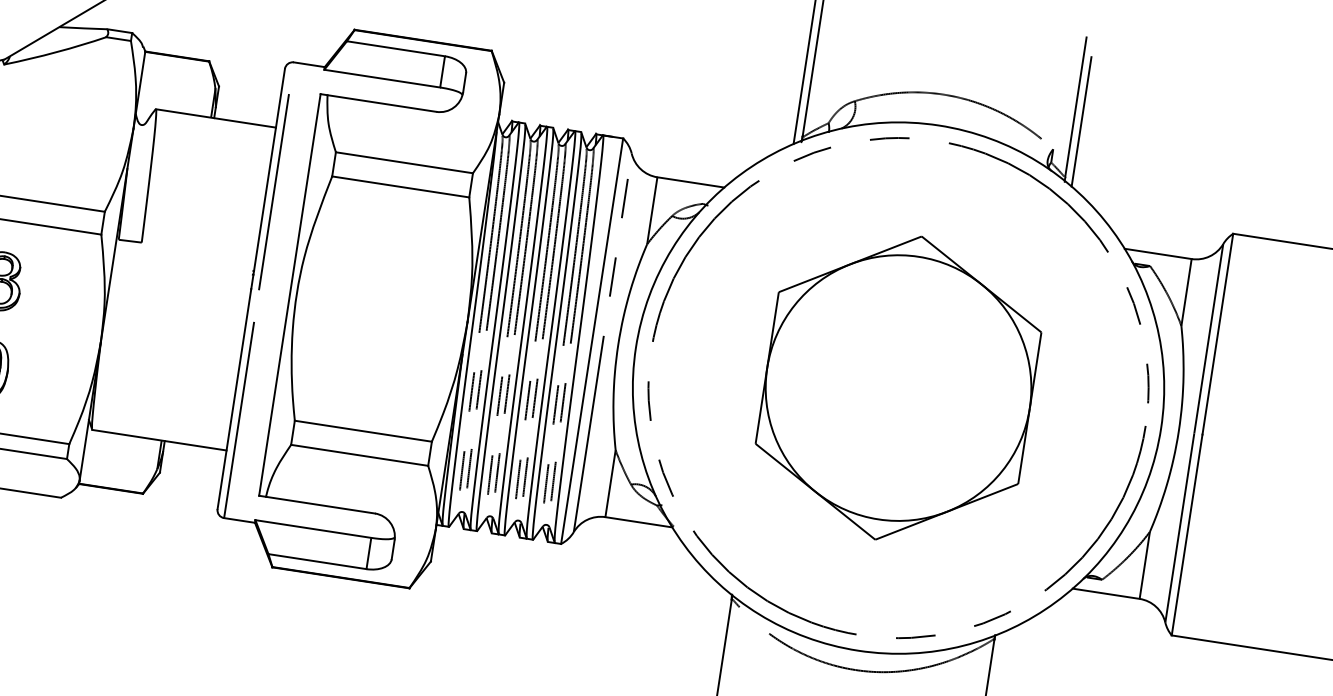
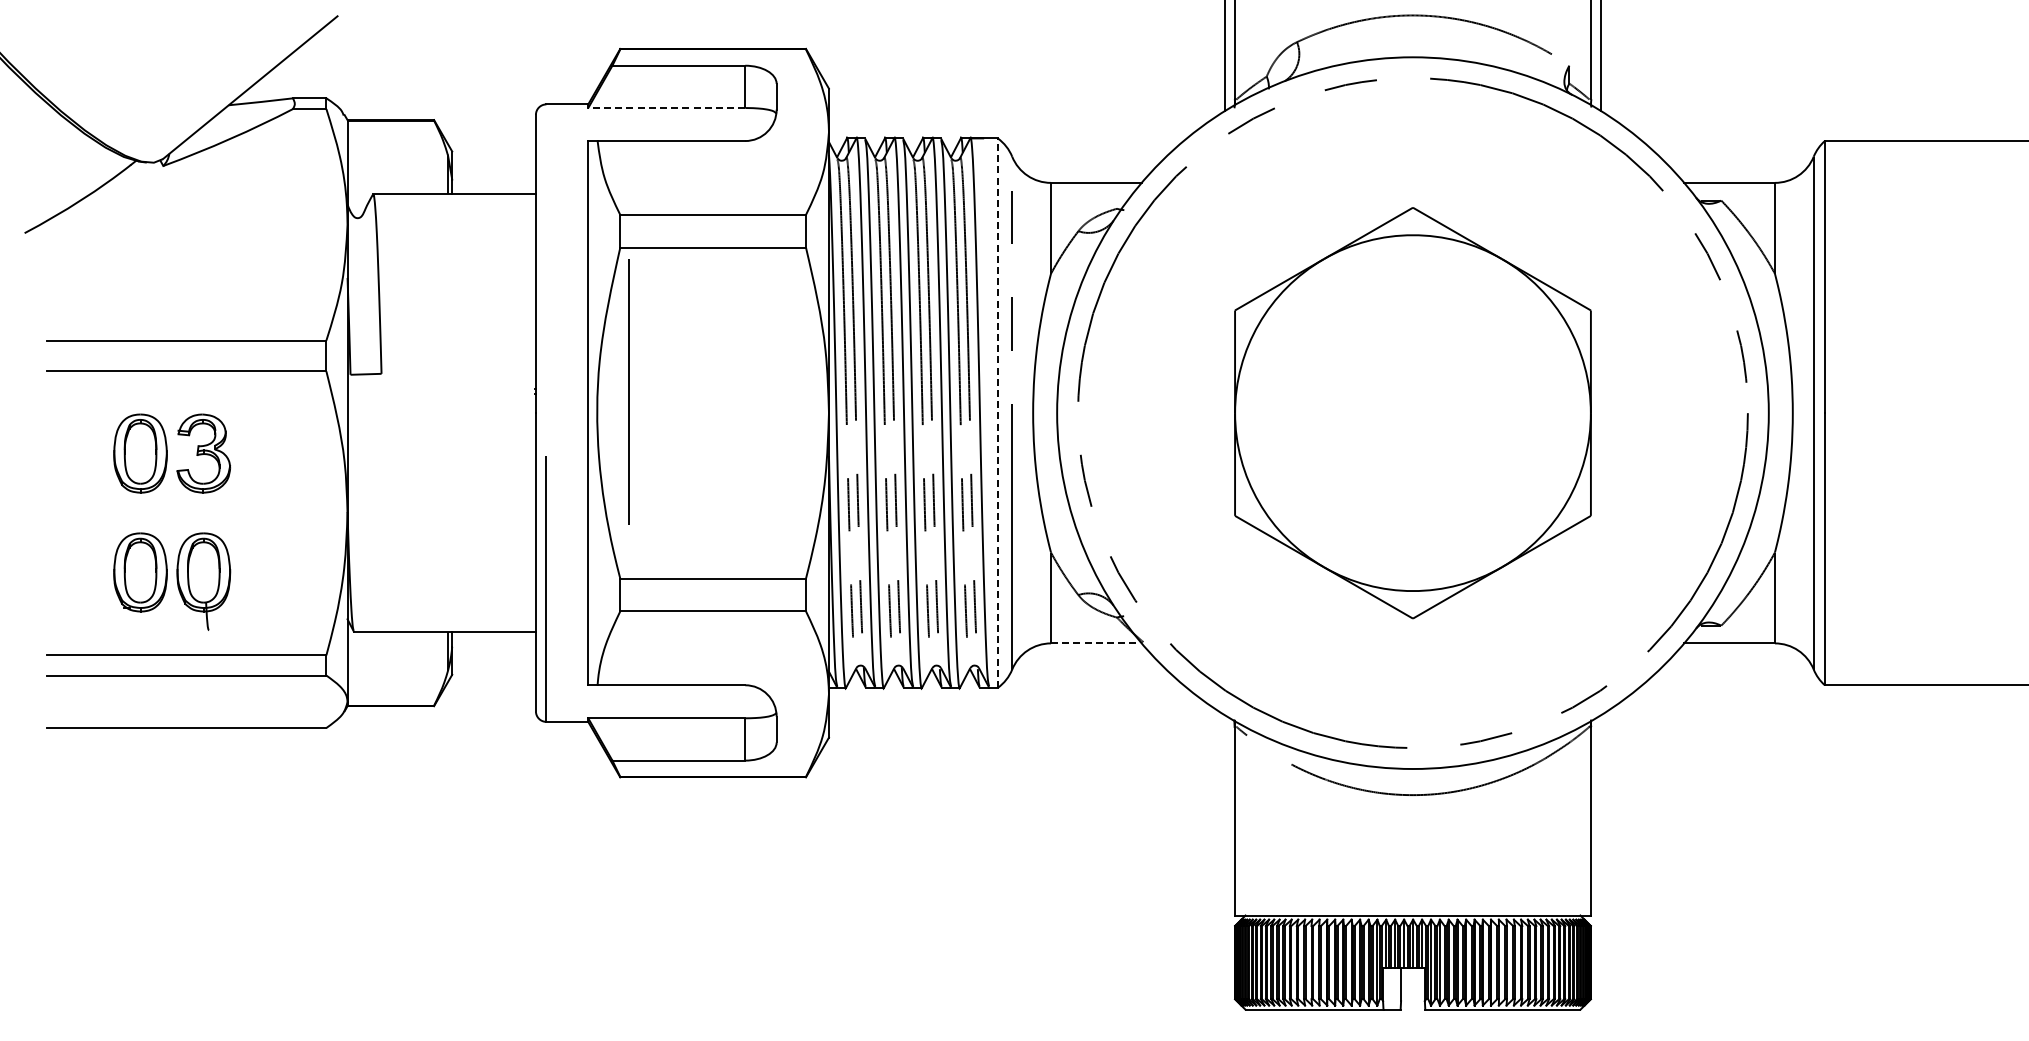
line: (382, 78) -> (666, 108), solid -> dashed
line: (273, 191) -> (628, 391), moved
line: (591, 341) -> (997, 413), solid -> dashed
line: (638, 522) -> (1096, 643), solid -> dashed

